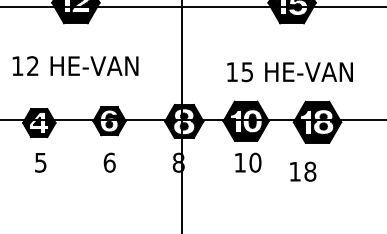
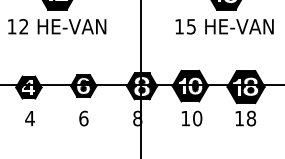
text: (75, 65) -> (57, 26), moved
text: (289, 72) -> (224, 27), moved
text: (40, 162) -> (29, 118), 5 -> 4
text: (303, 171) -> (246, 118), moved

